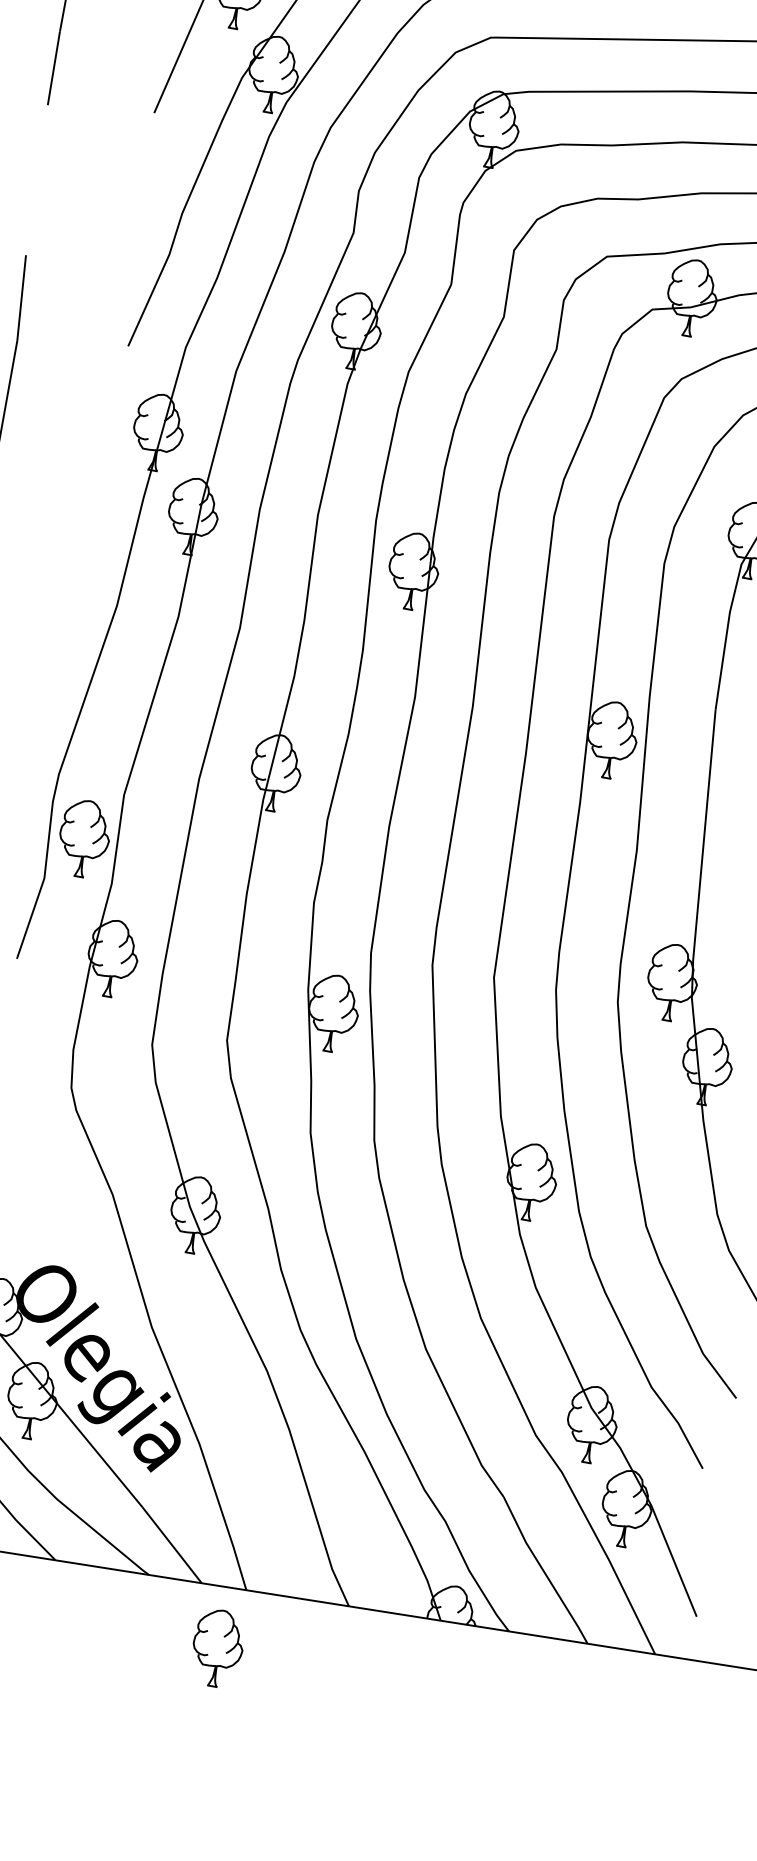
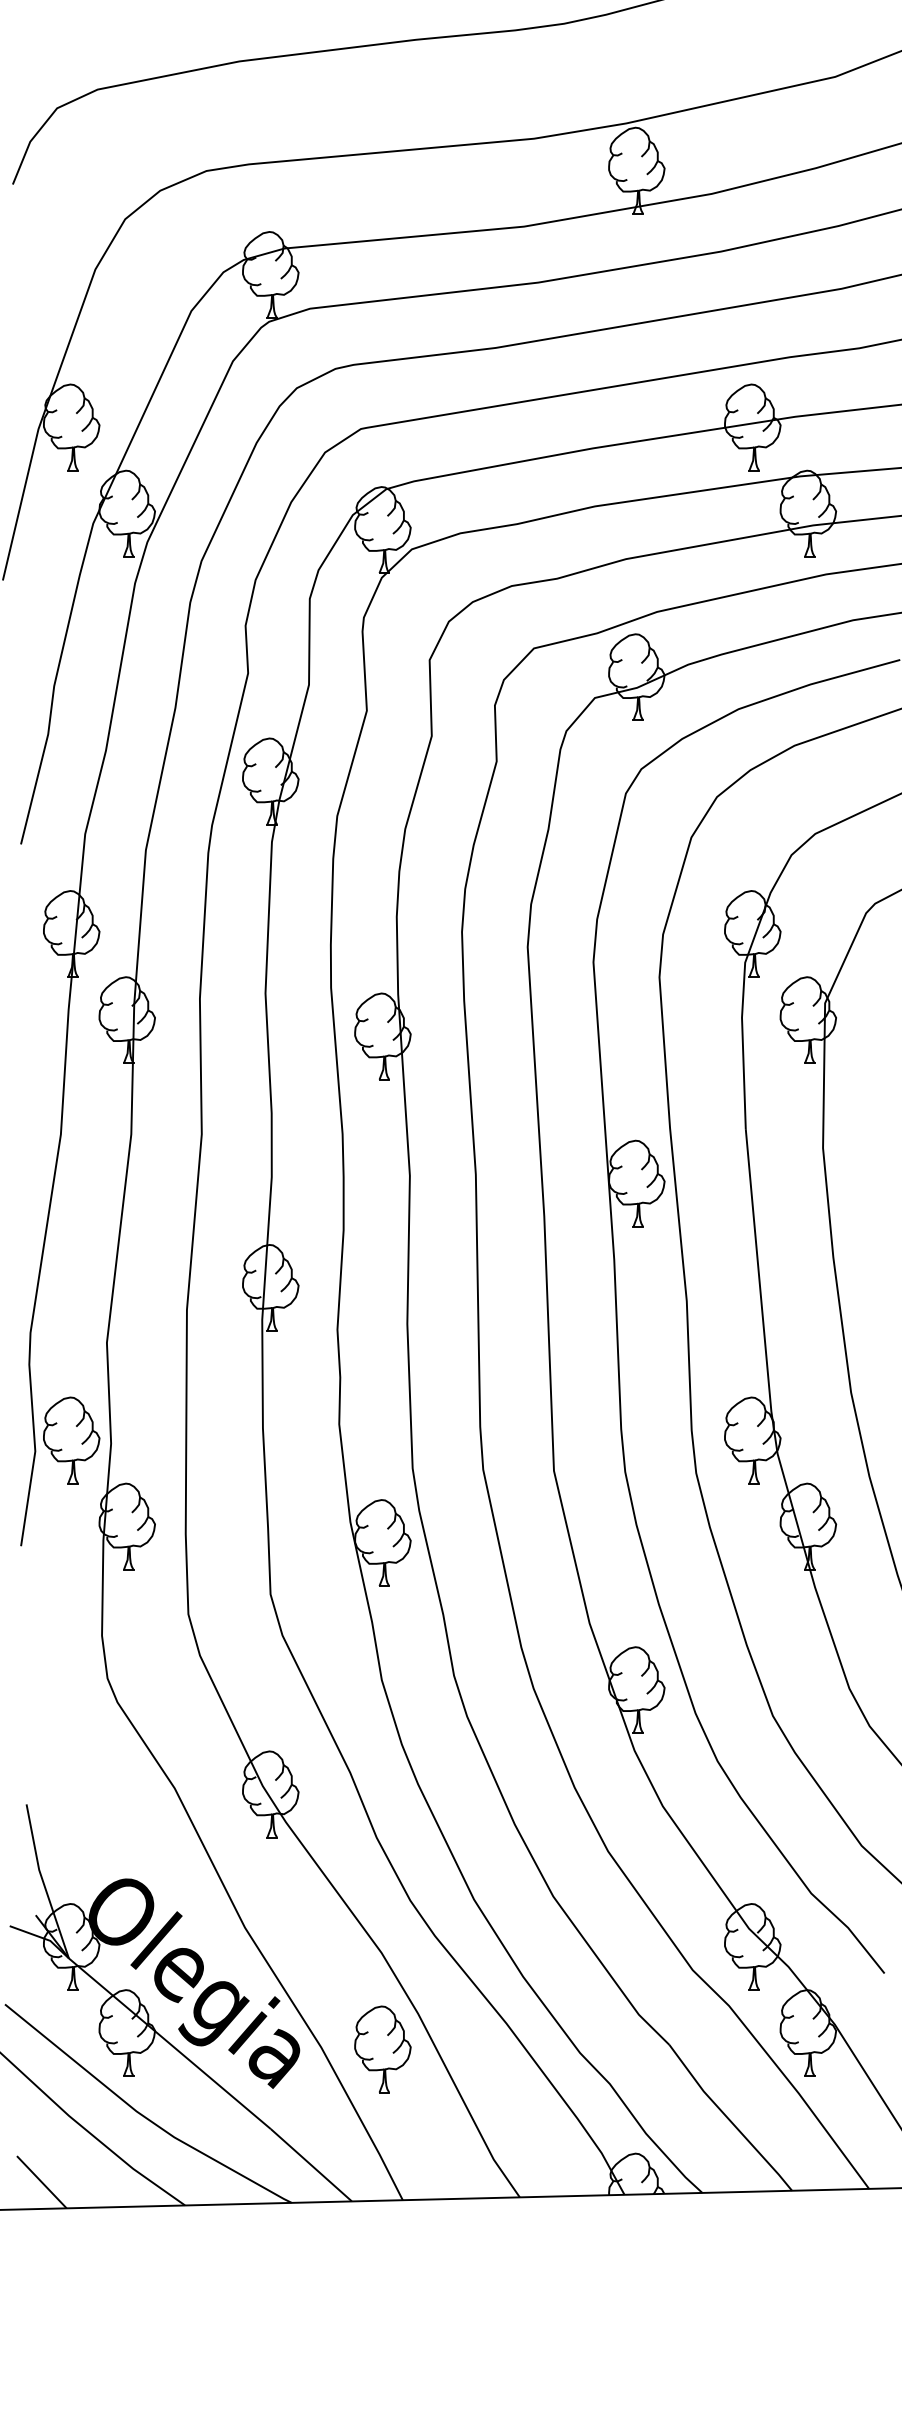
part: (84, 838) -> (71, 1440), moved
part: (217, 1648) -> (382, 2049), moved

